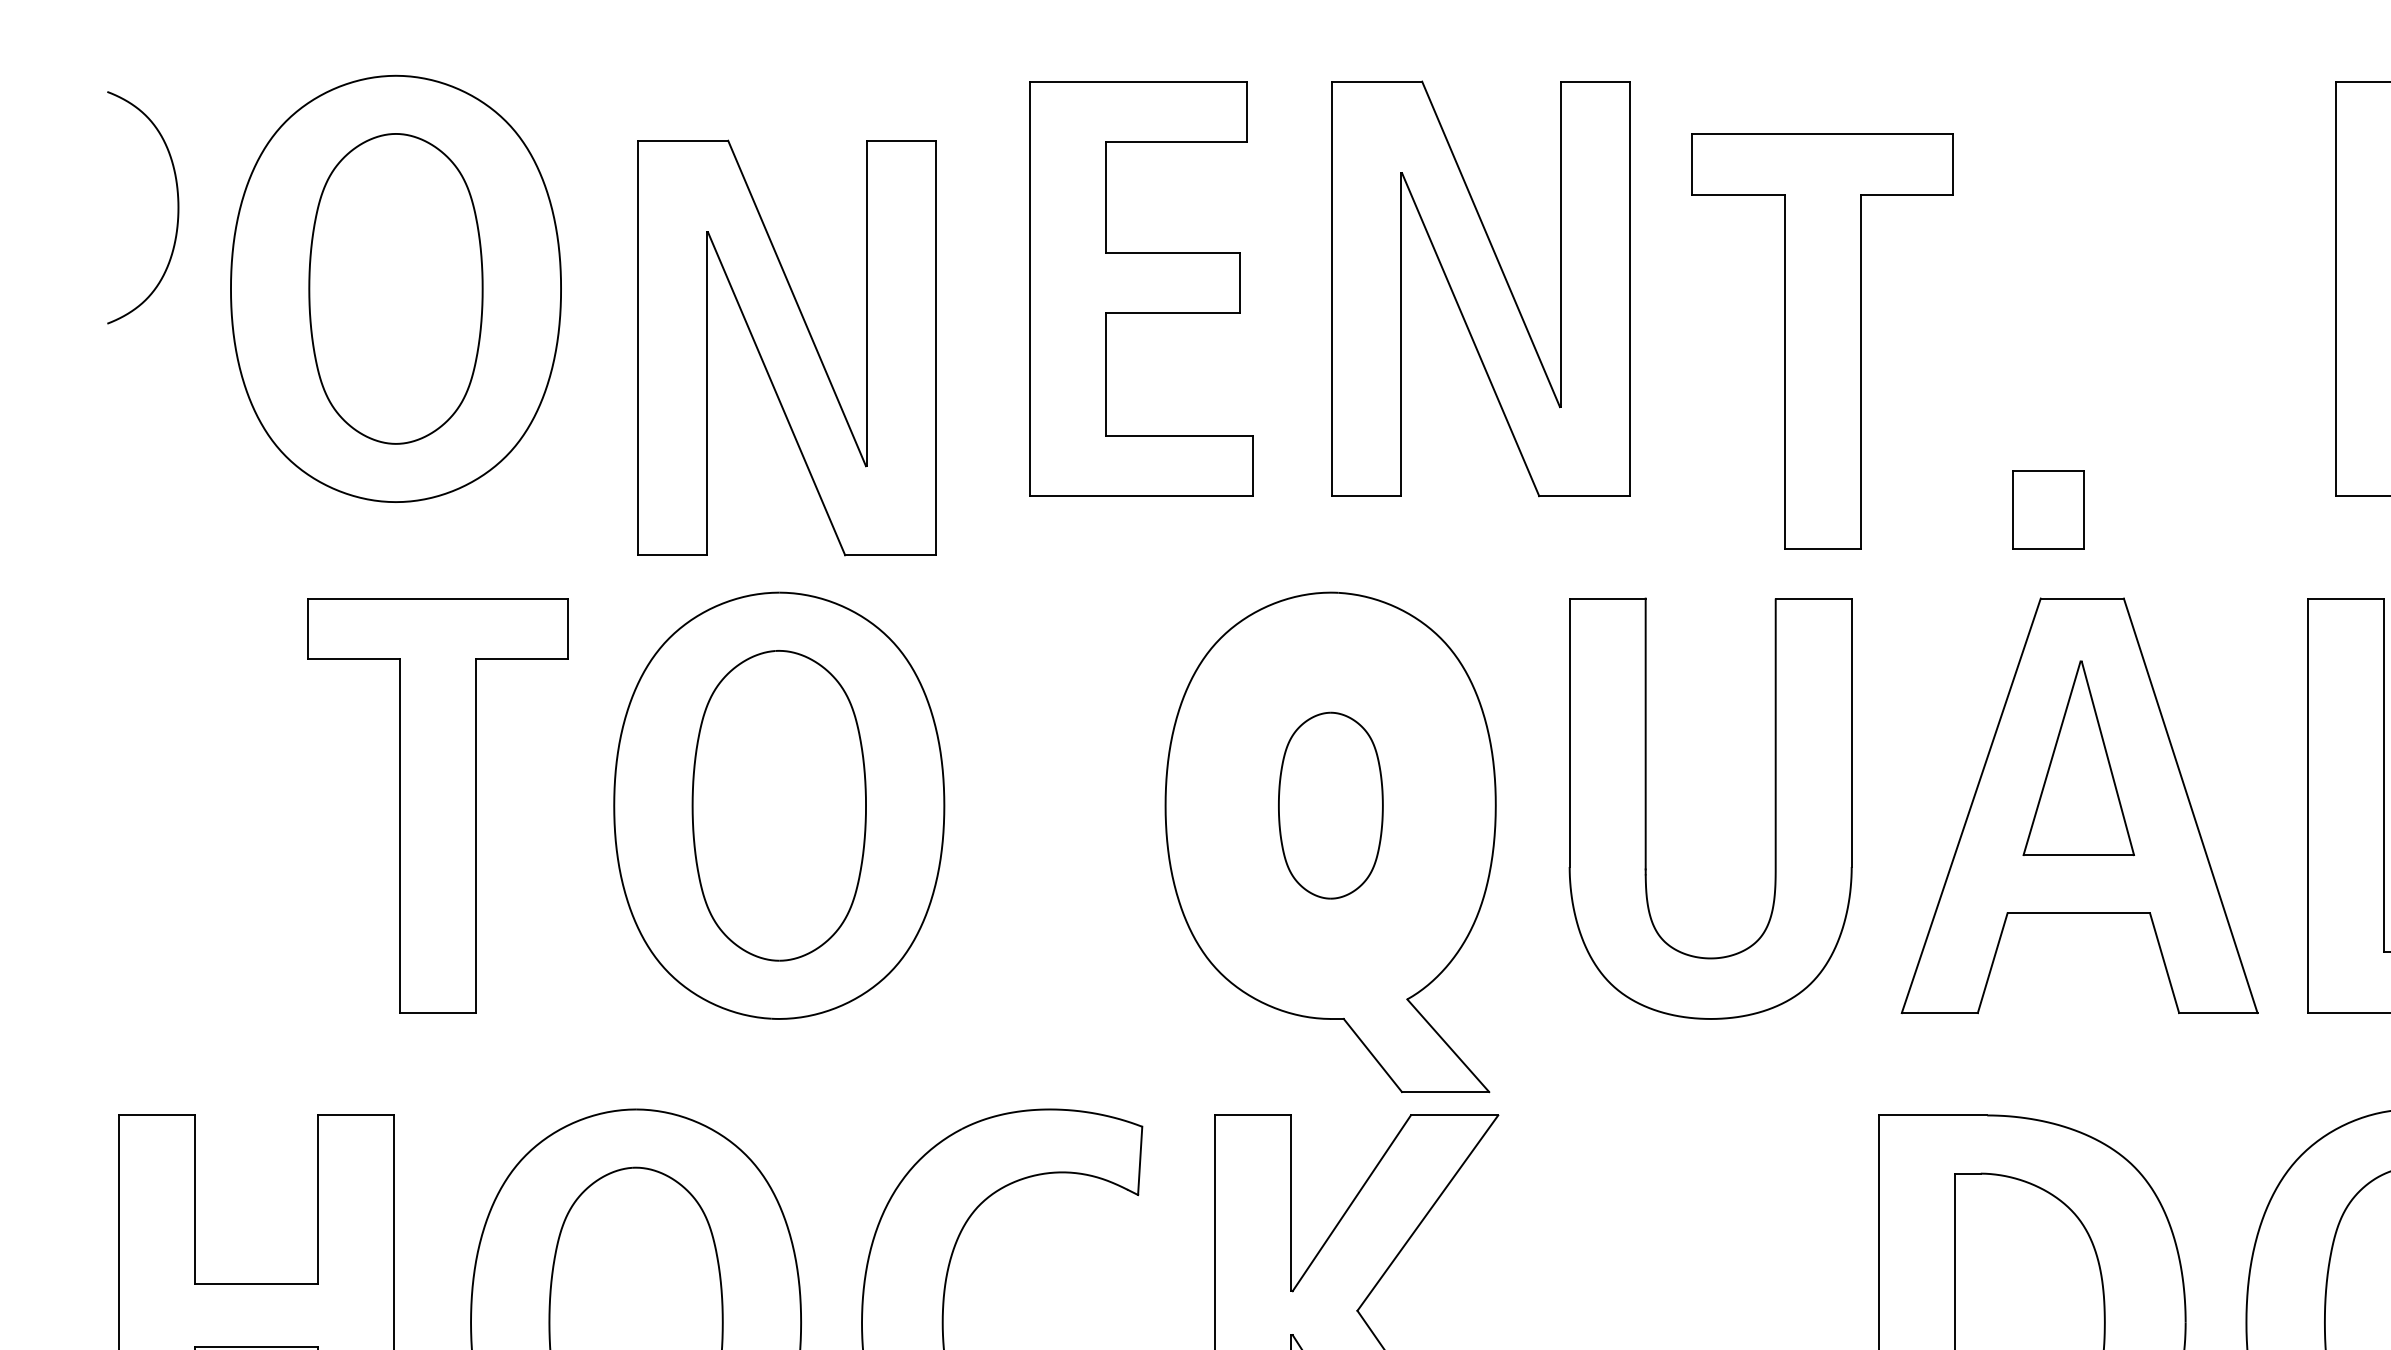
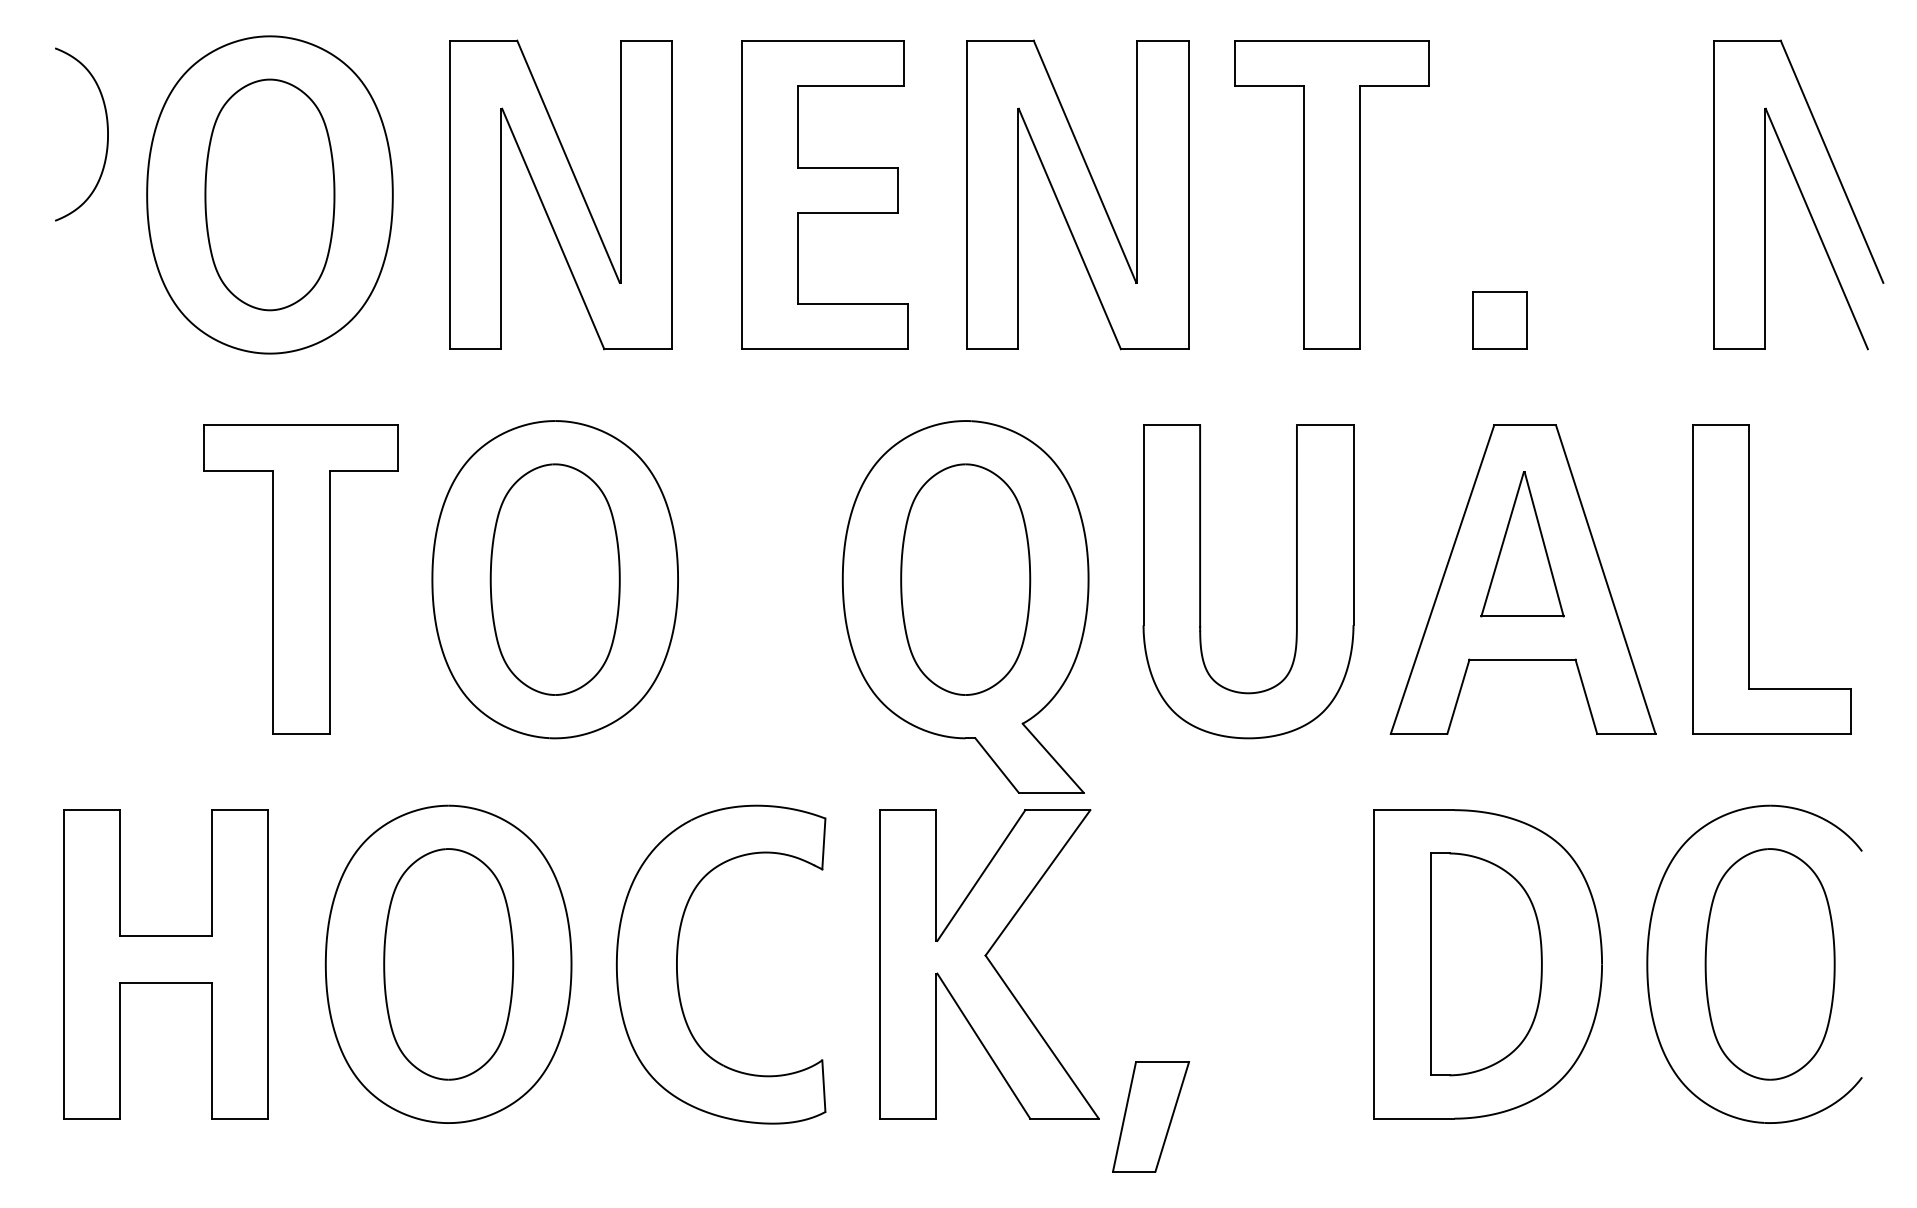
part: (1822, 340) -> (1331, 194), moved
part: (786, 347) -> (560, 194), moved
part: (2047, 509) -> (1499, 320), moved
part: (1330, 805) -> (965, 579), size x1.67

